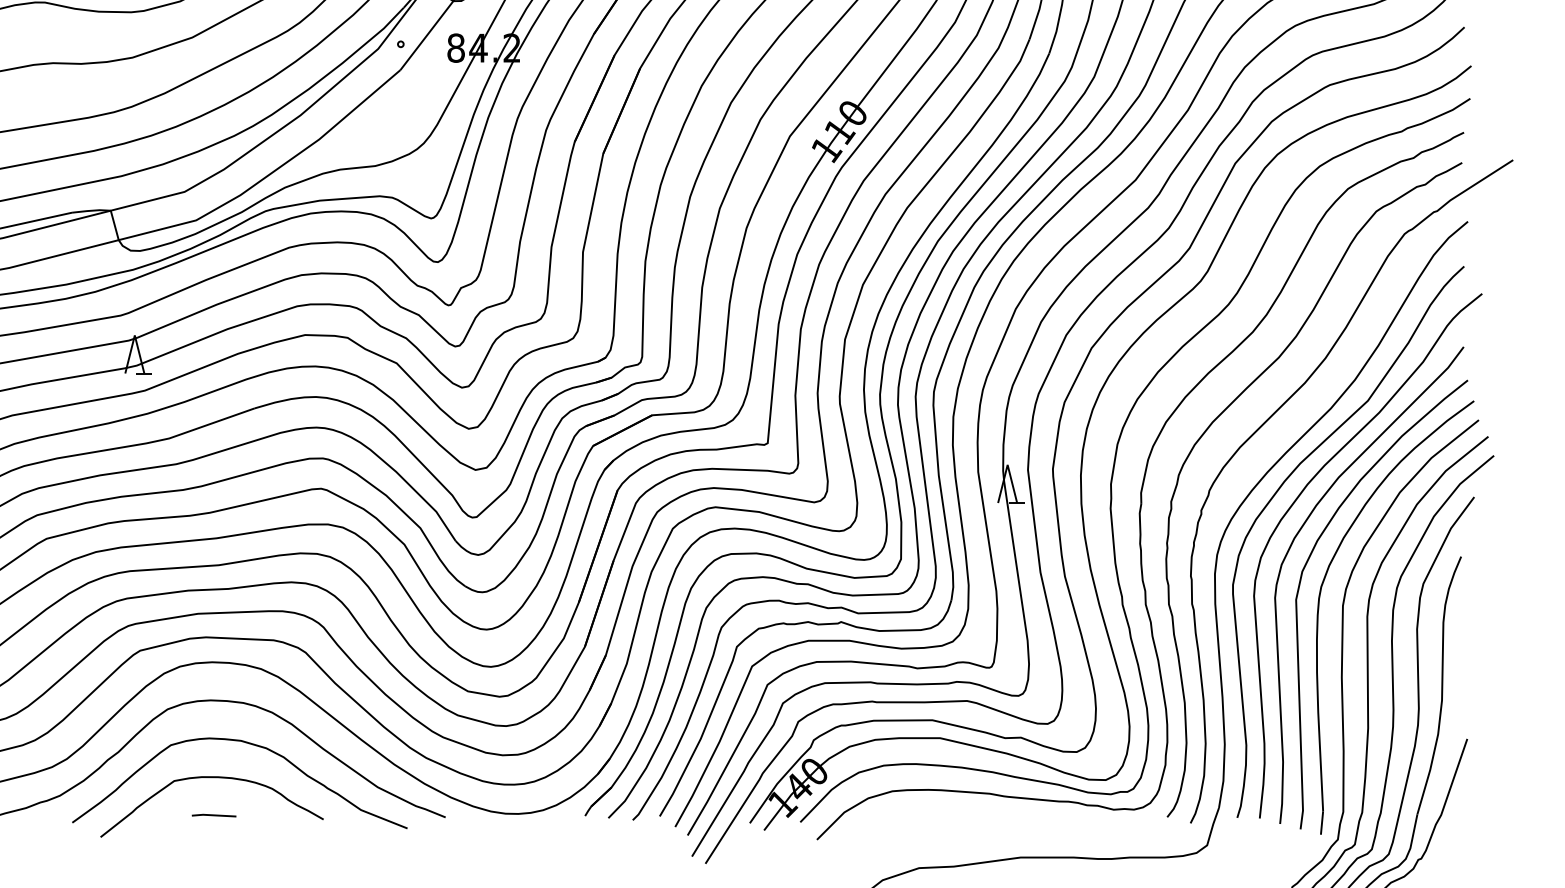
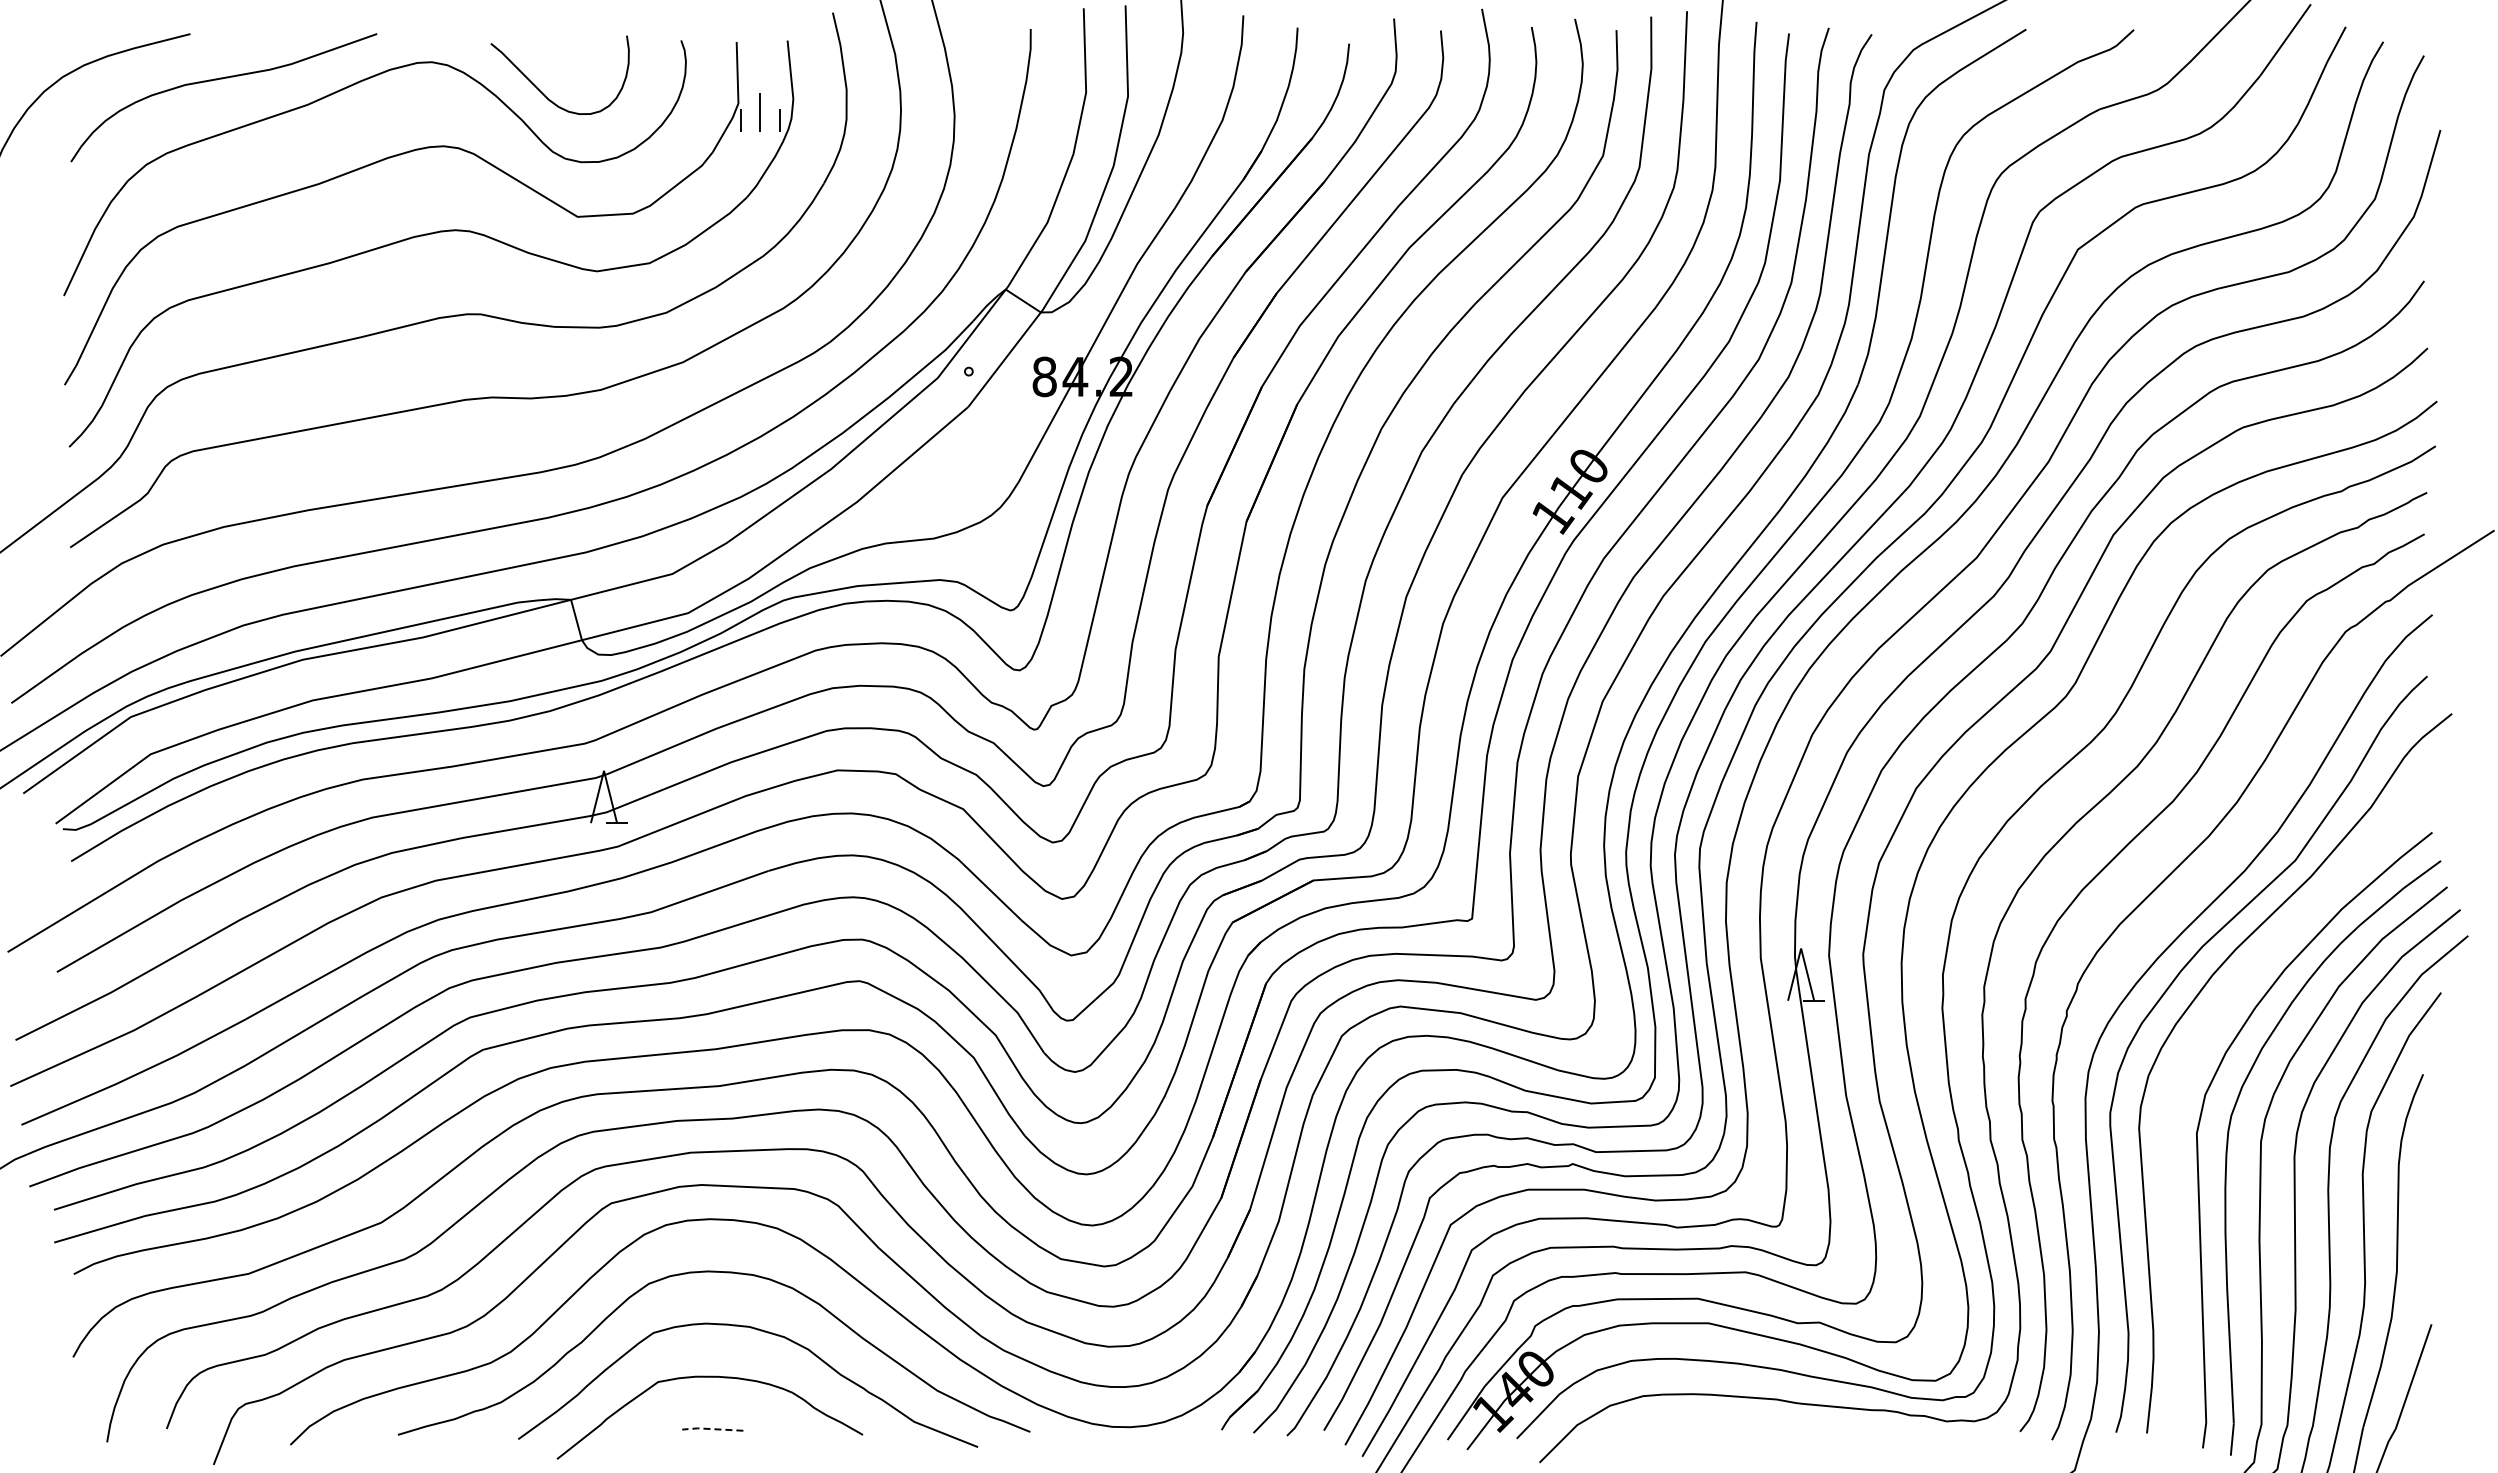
curve: (1290, 548) -> (2189, 1062), removed
line: (213, 815) -> (711, 1429), solid -> dashed

